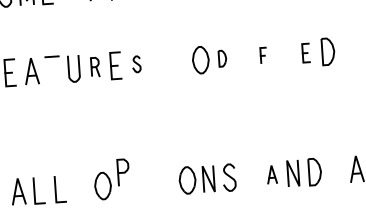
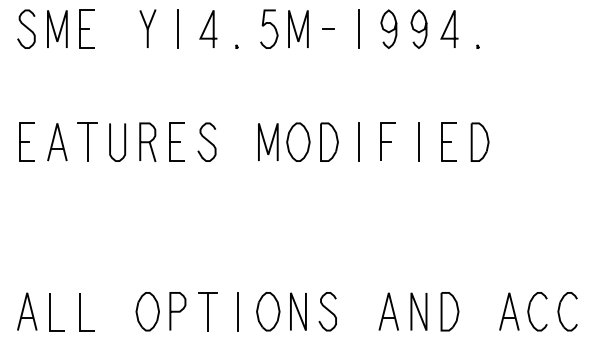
part: (306, 52) -> (448, 141), size x1.43
line: (285, 54) -> (418, 142), added
part: (263, 55) -> (387, 141), size x1.67
line: (242, 57) -> (358, 142), added
part: (222, 58) -> (329, 141), size x1.67
line: (181, 62) -> (270, 143), added
part: (136, 63) -> (206, 141), size x1.67
part: (94, 66) -> (147, 141), size x1.43
line: (52, 70) -> (87, 142), added
curve: (123, 172) -> (177, 311), moved
part: (271, 174) -> (388, 311), size x1.43
line: (166, 181) -> (238, 311), added
part: (144, 183) -> (207, 311), added

